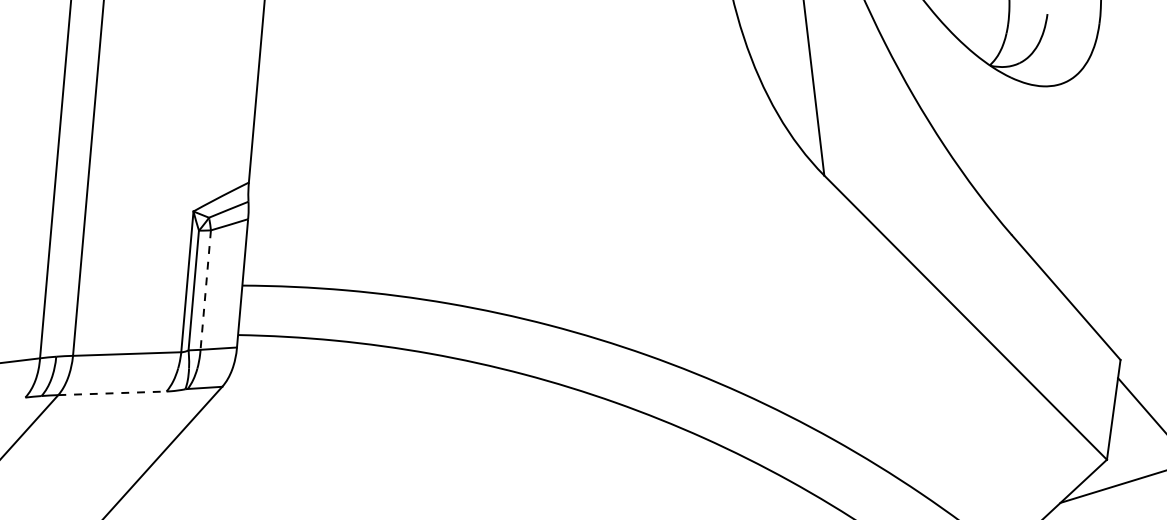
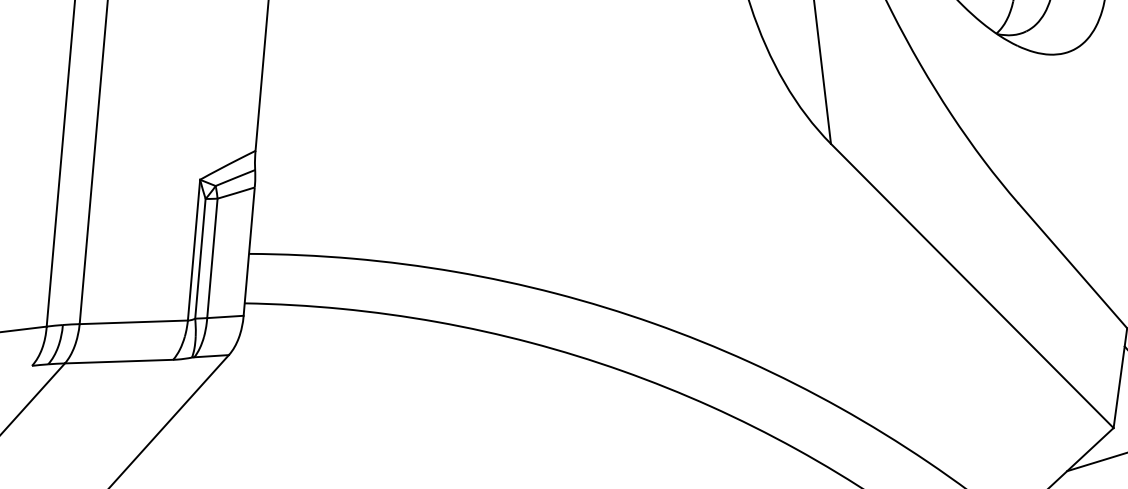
line: (205, 290) -> (212, 258), dashed -> solid
line: (112, 393) -> (119, 361), dashed -> solid

